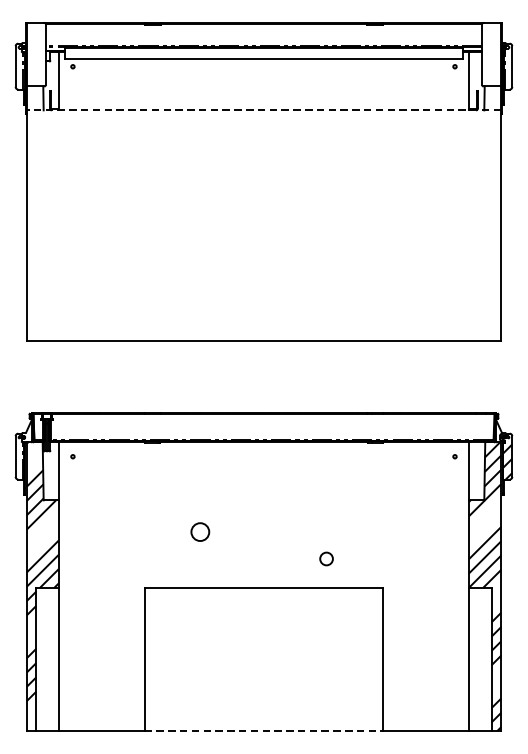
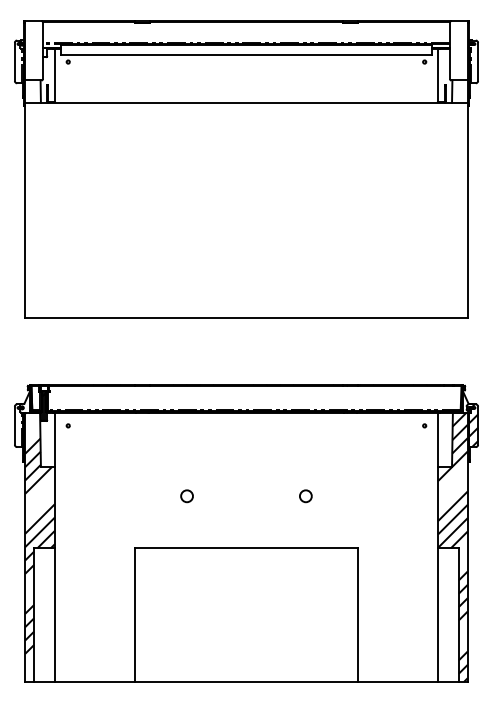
line: (262, 110) -> (245, 102), dashed -> solid
circle: (199, 532) -> (186, 496), size x0.71
circle: (326, 559) -> (305, 496), moved
line: (264, 730) -> (246, 681), dashed -> solid

